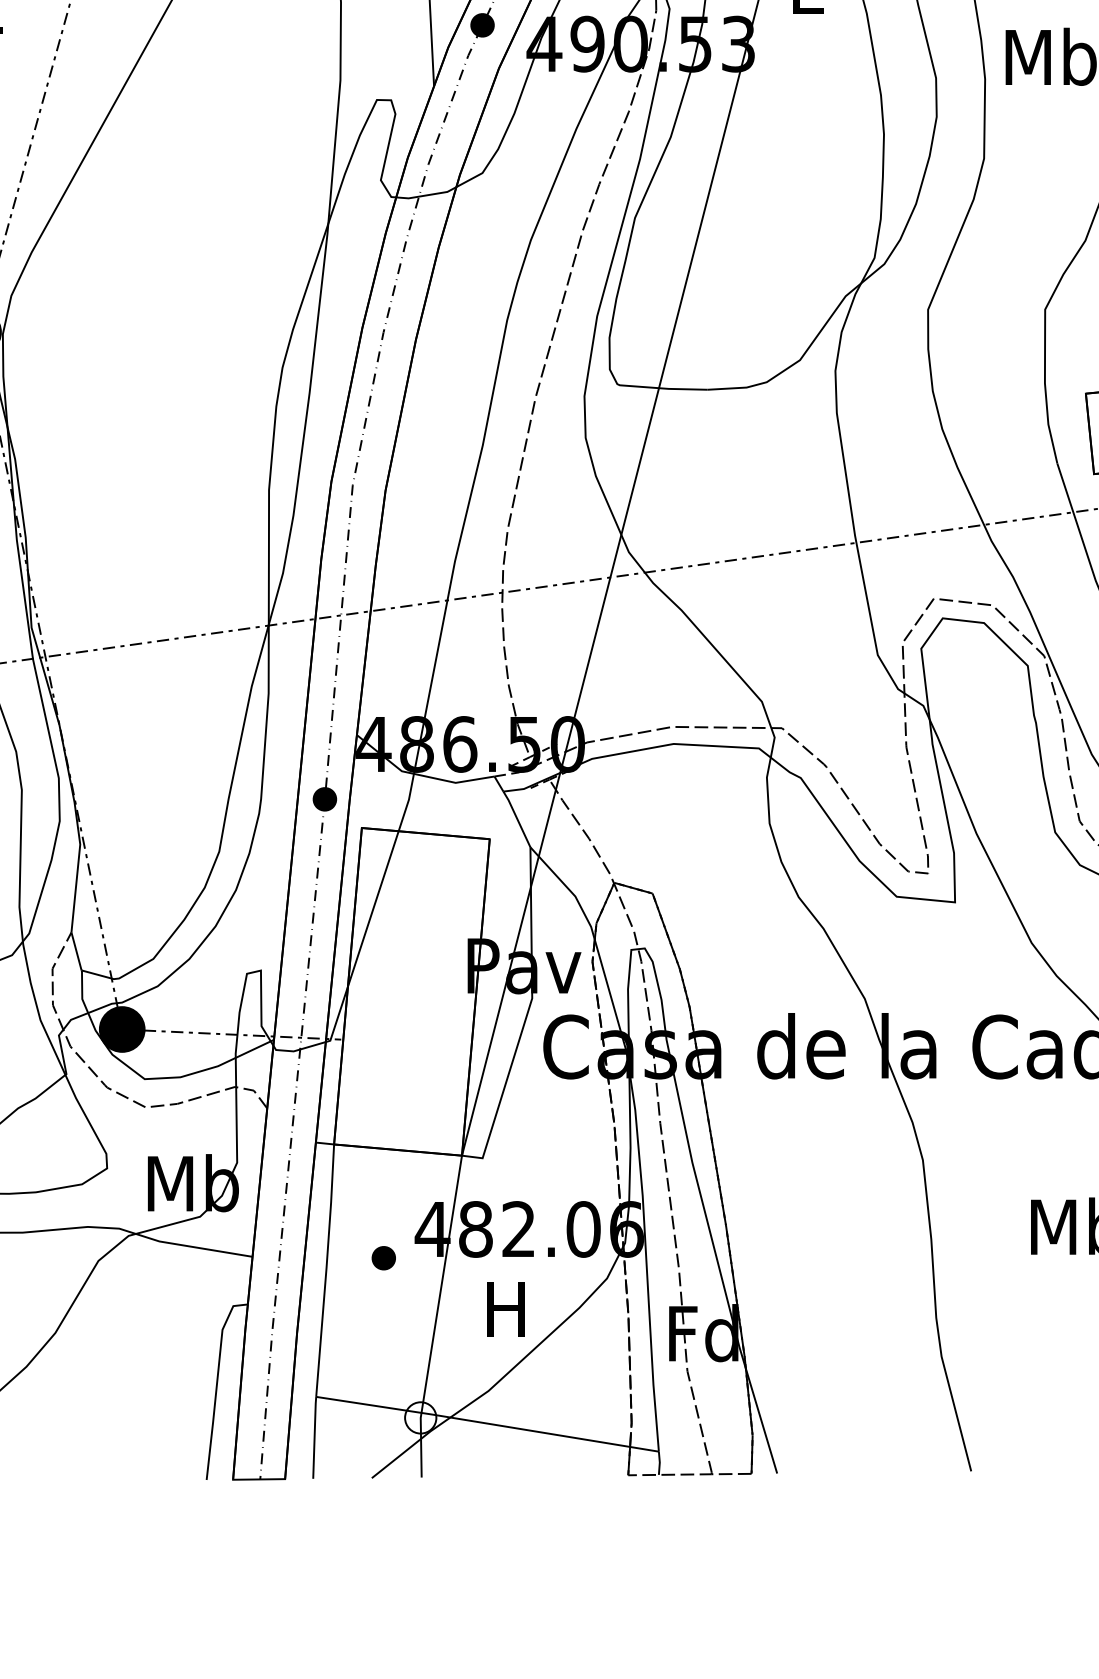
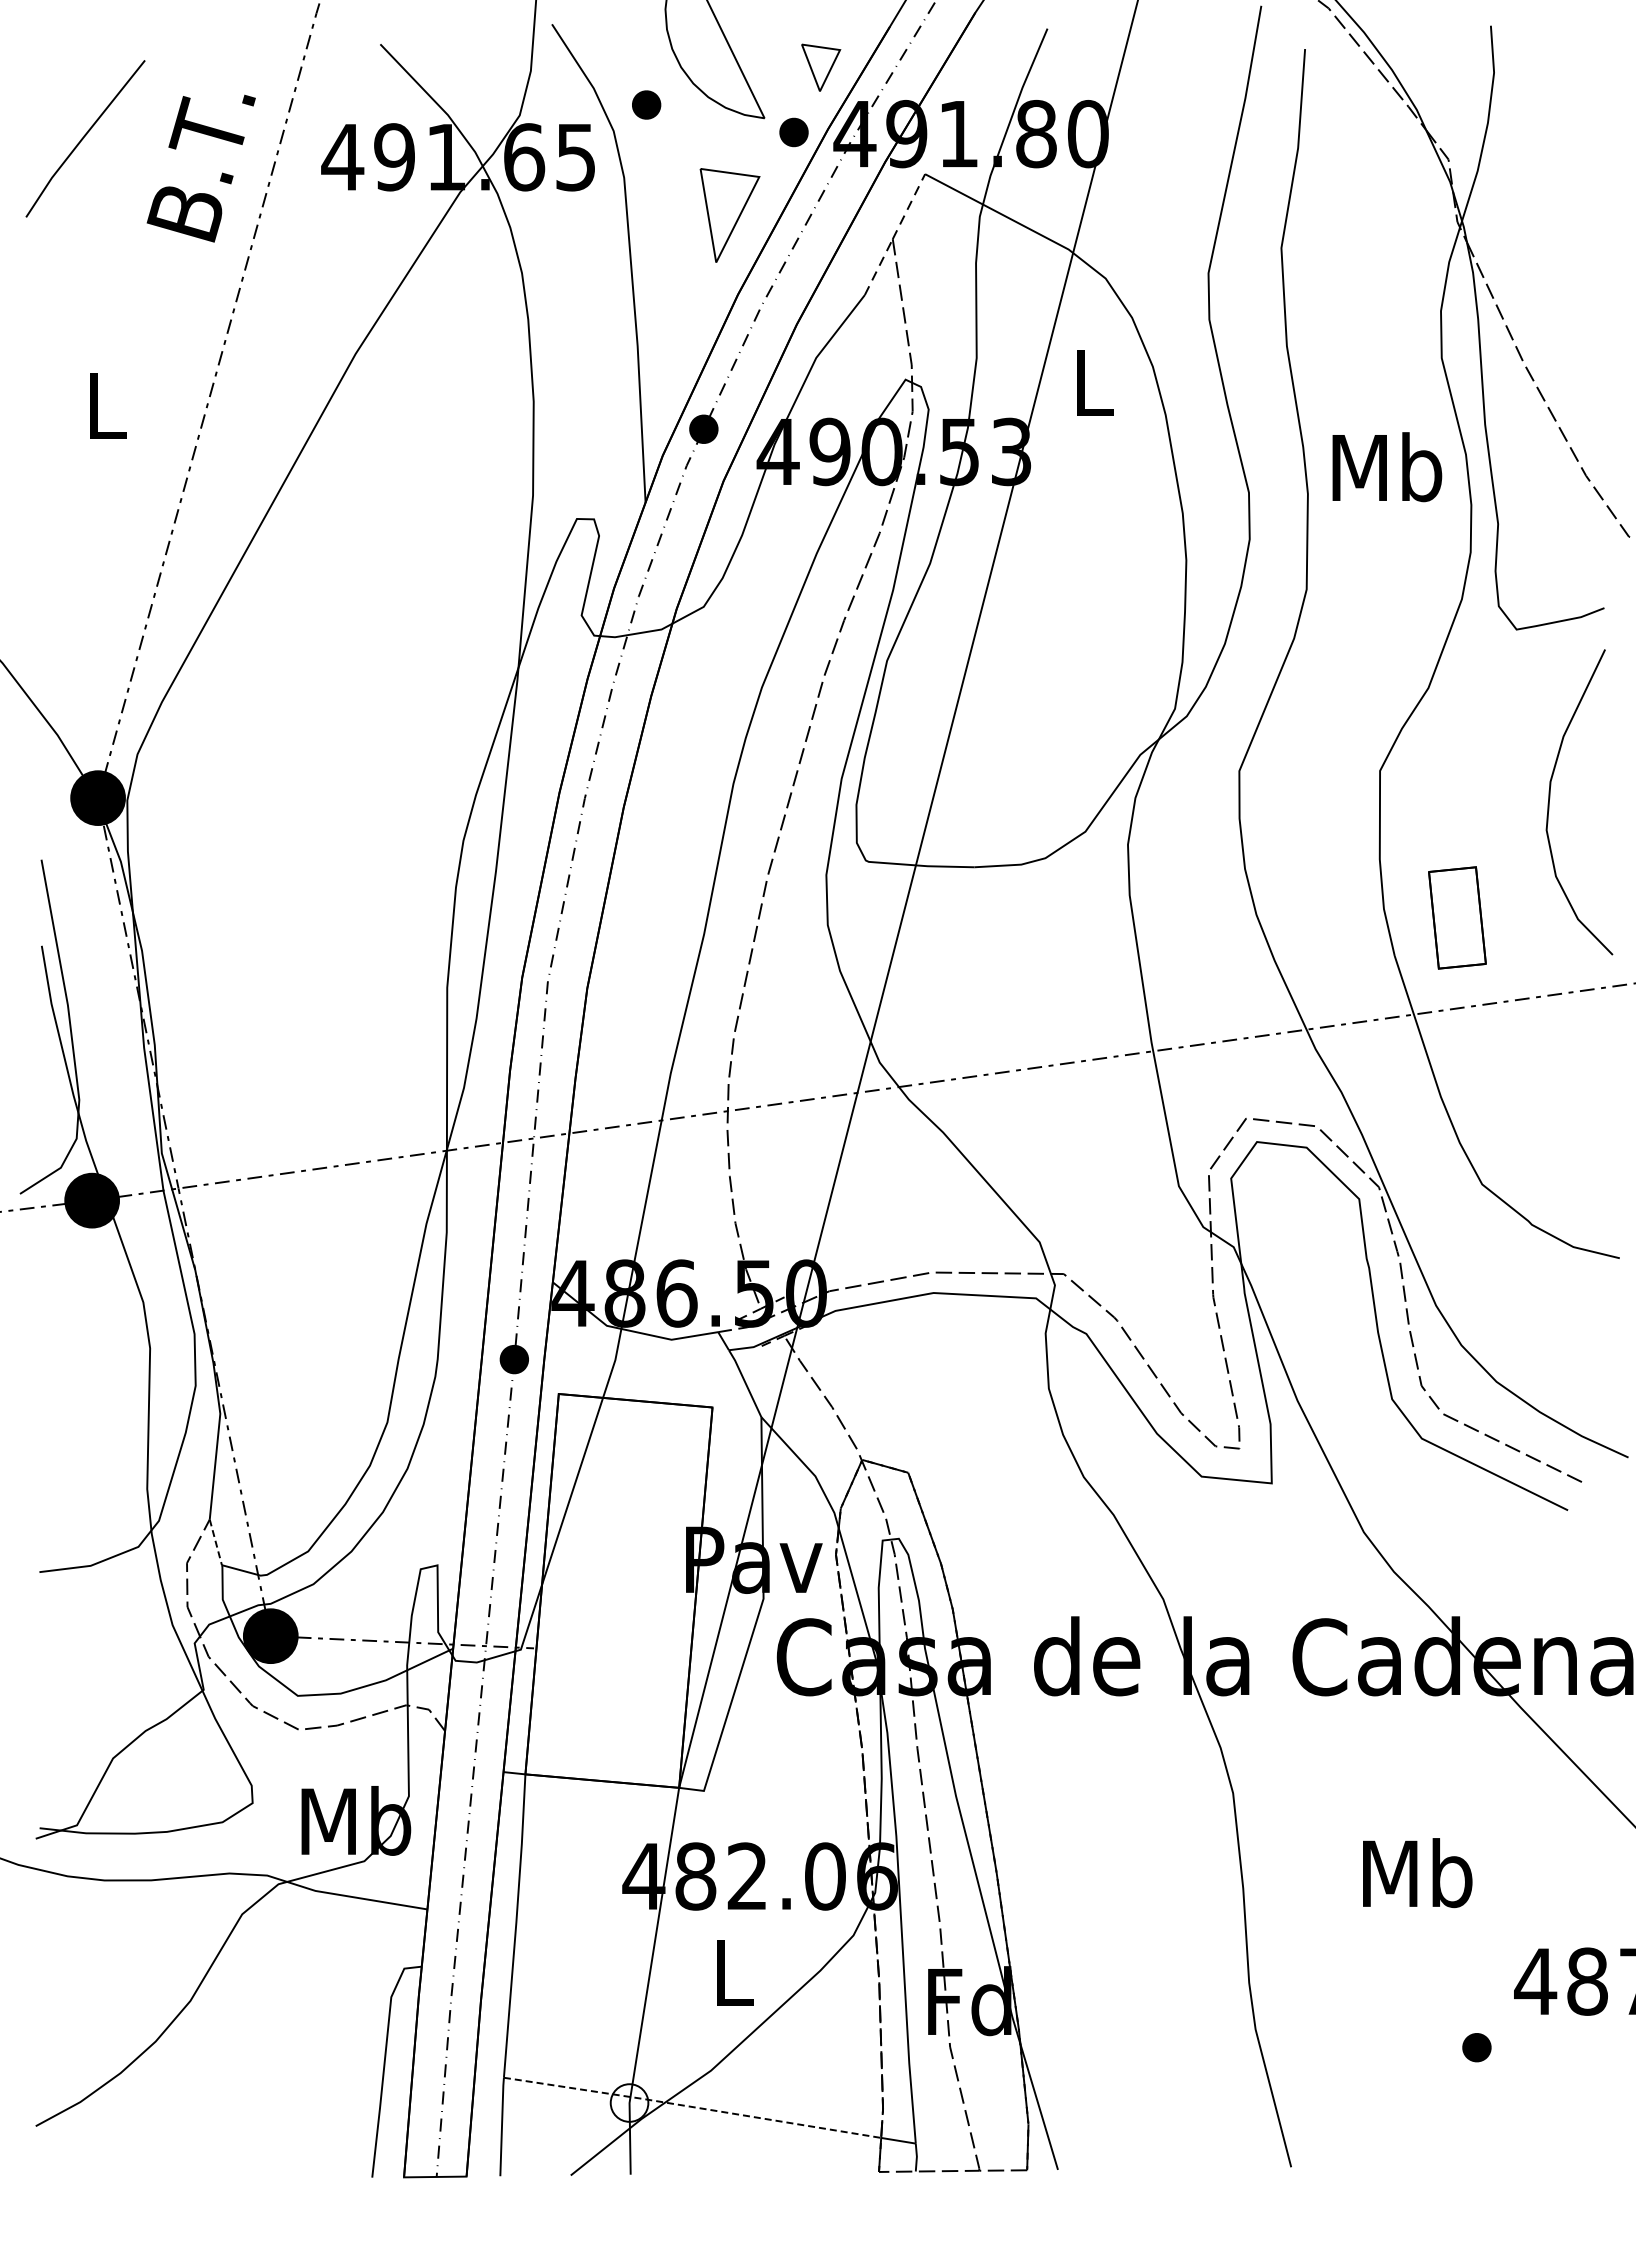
line: (76, 951) -> (215, 1542), solid -> dashed
part: (383, 1257) -> (584, 1910), removed
text: (505, 1309) -> (731, 1972), H -> L
line: (472, 1420) -> (691, 2106), solid -> dashed

